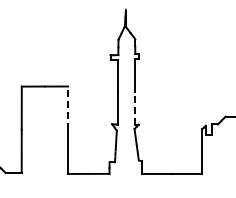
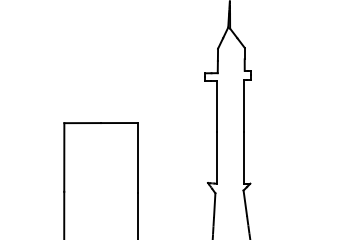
line: (134, 107) -> (243, 156), dashed -> solid
line: (67, 108) -> (136, 157), dashed -> solid

